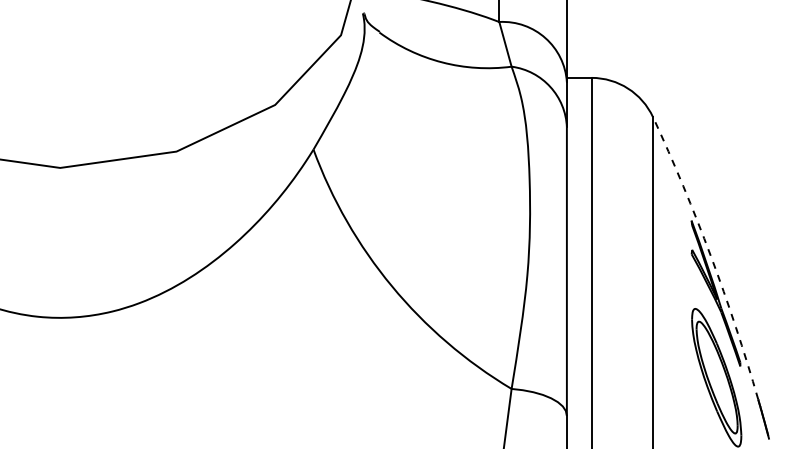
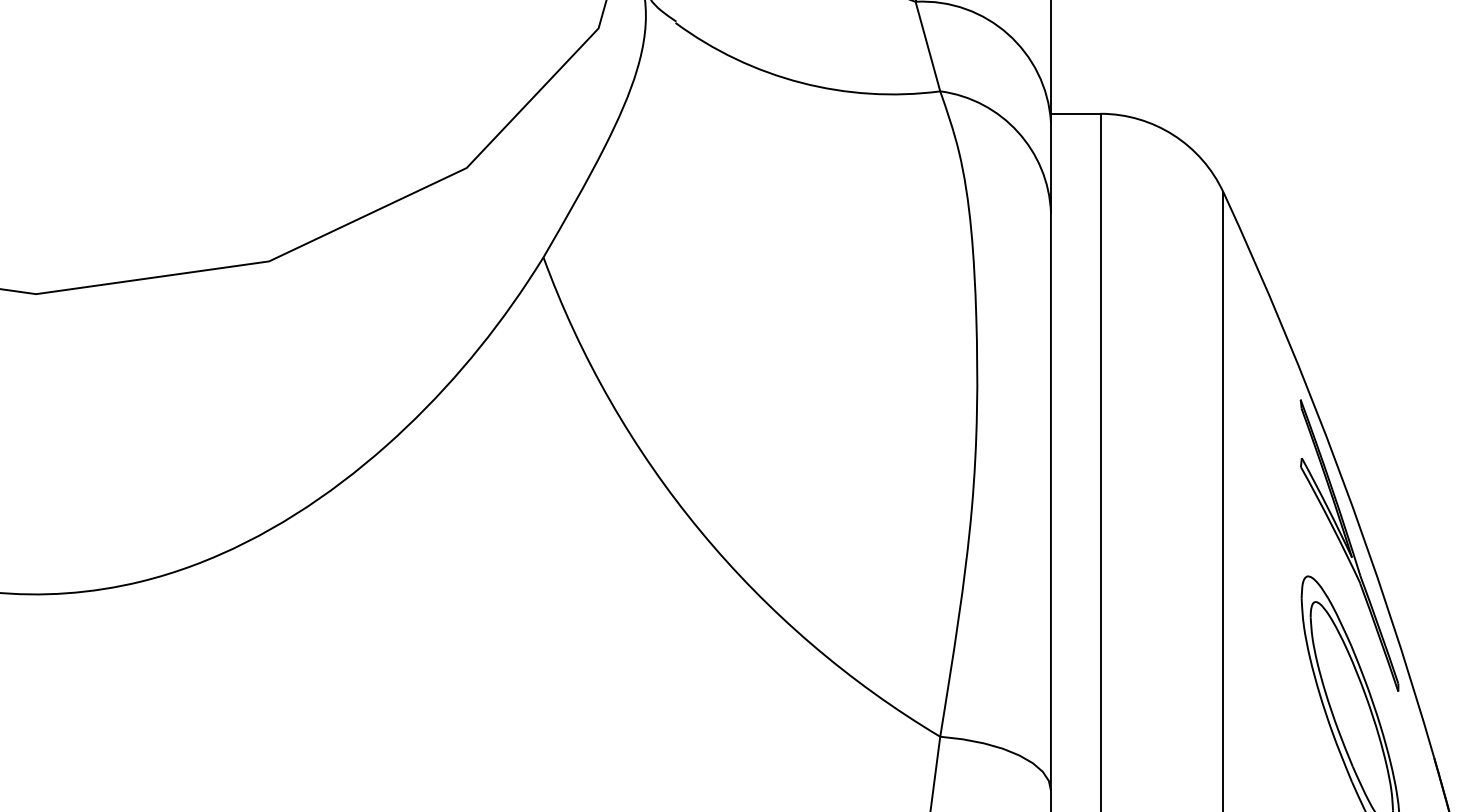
arc: (710, 256) -> (1338, 471), dashed -> solid

